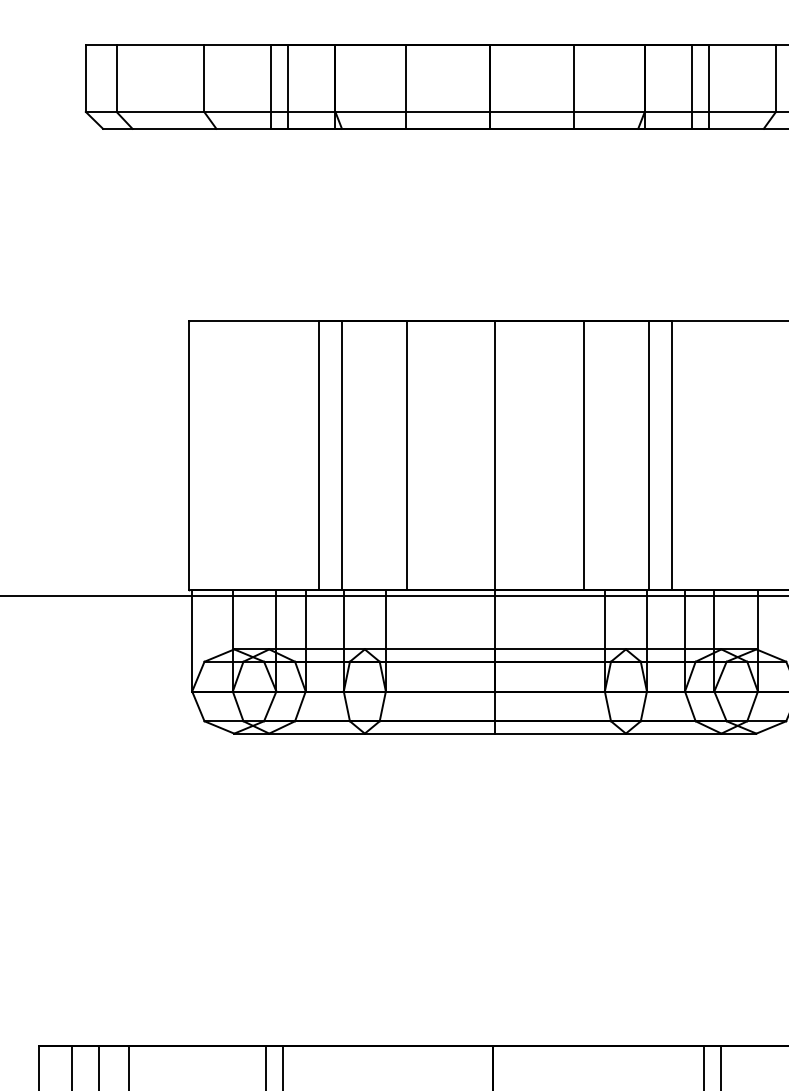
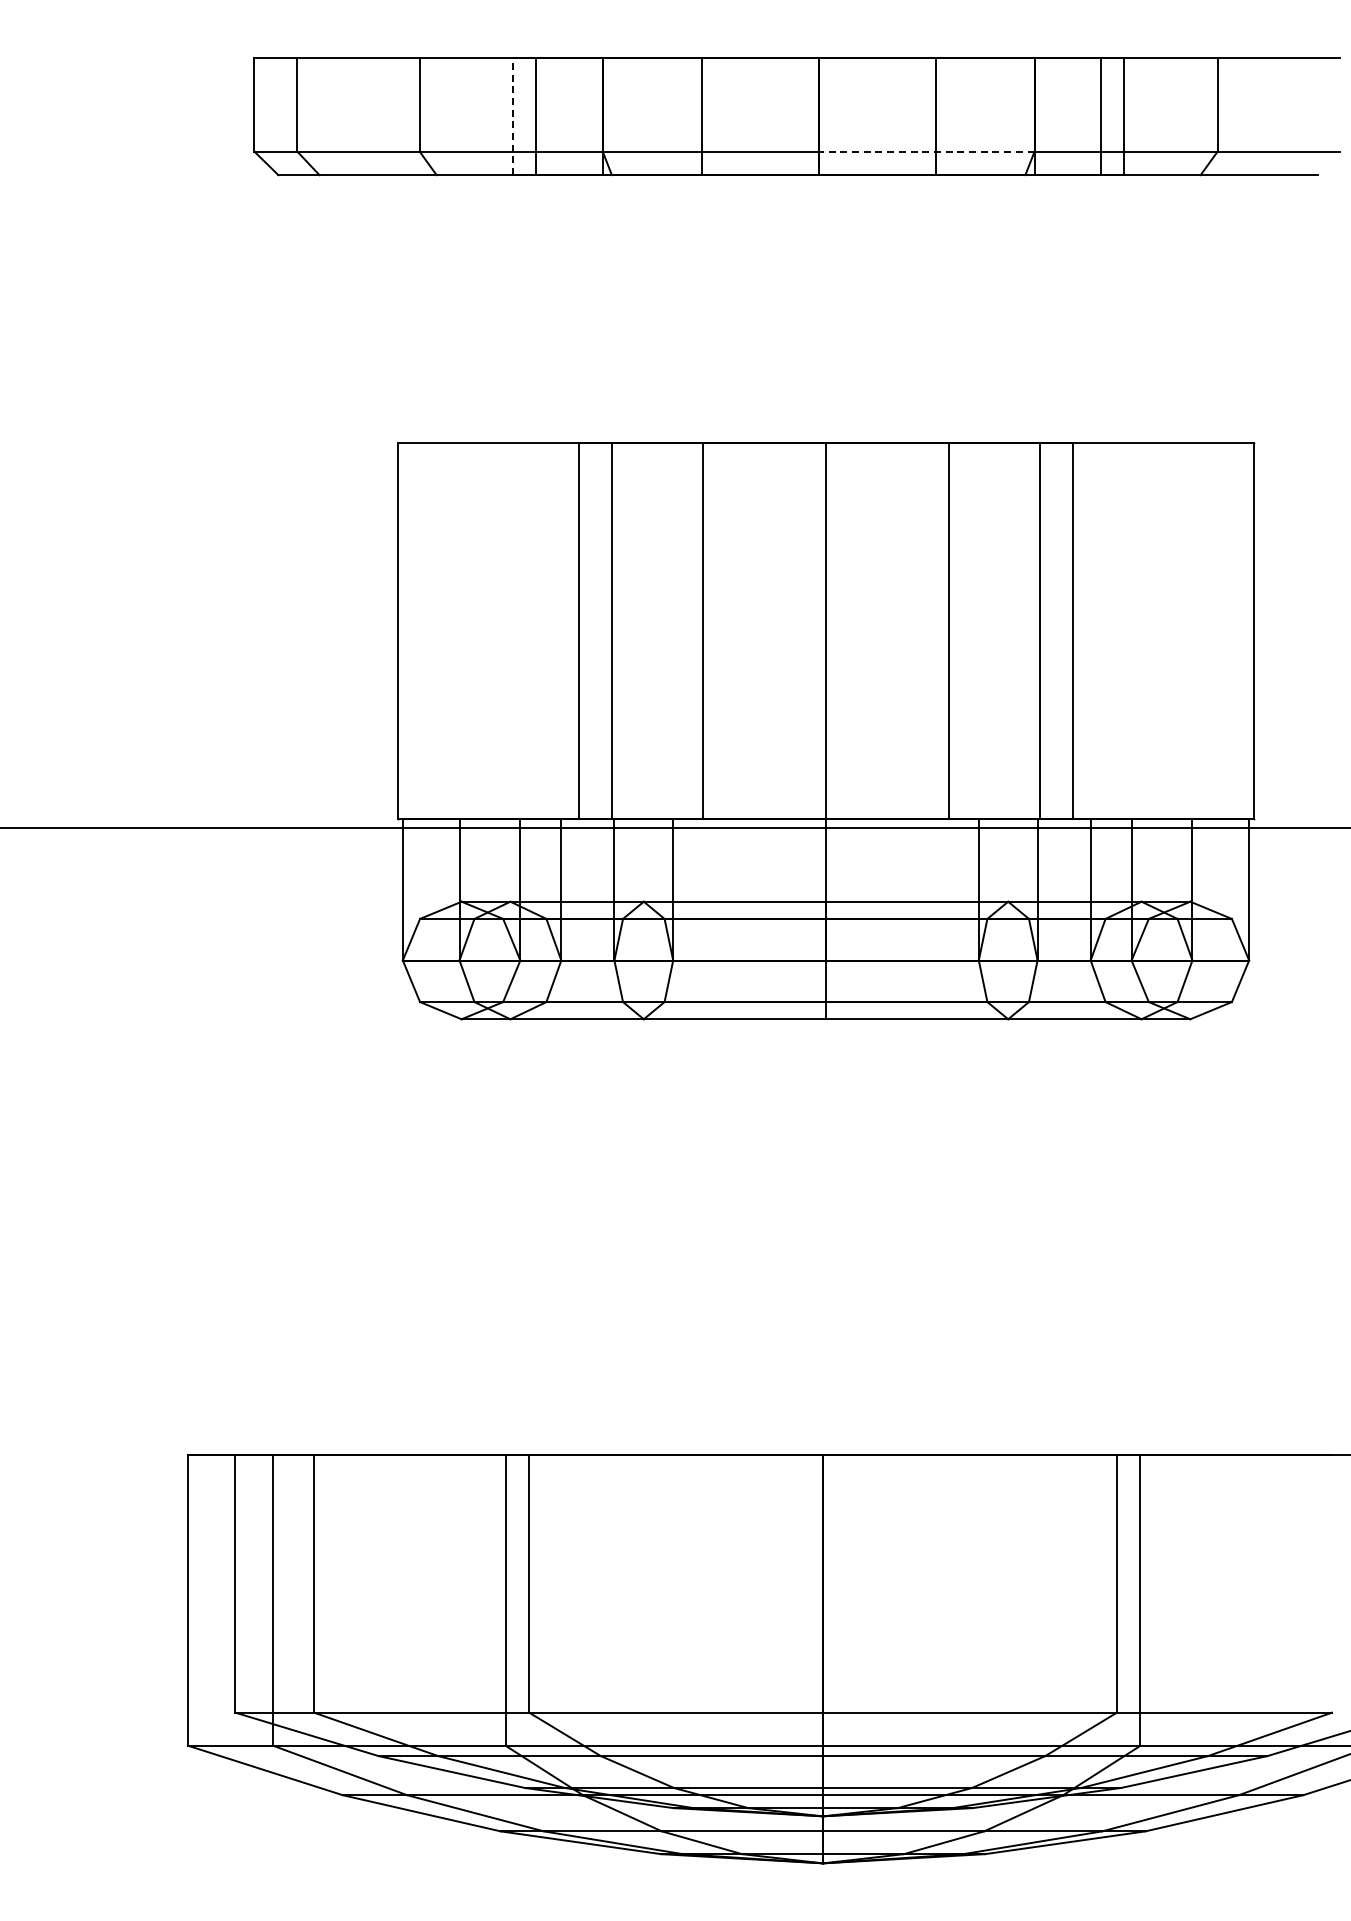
line: (271, 86) -> (513, 116), solid -> dashed
line: (567, 111) -> (926, 151), solid -> dashed

